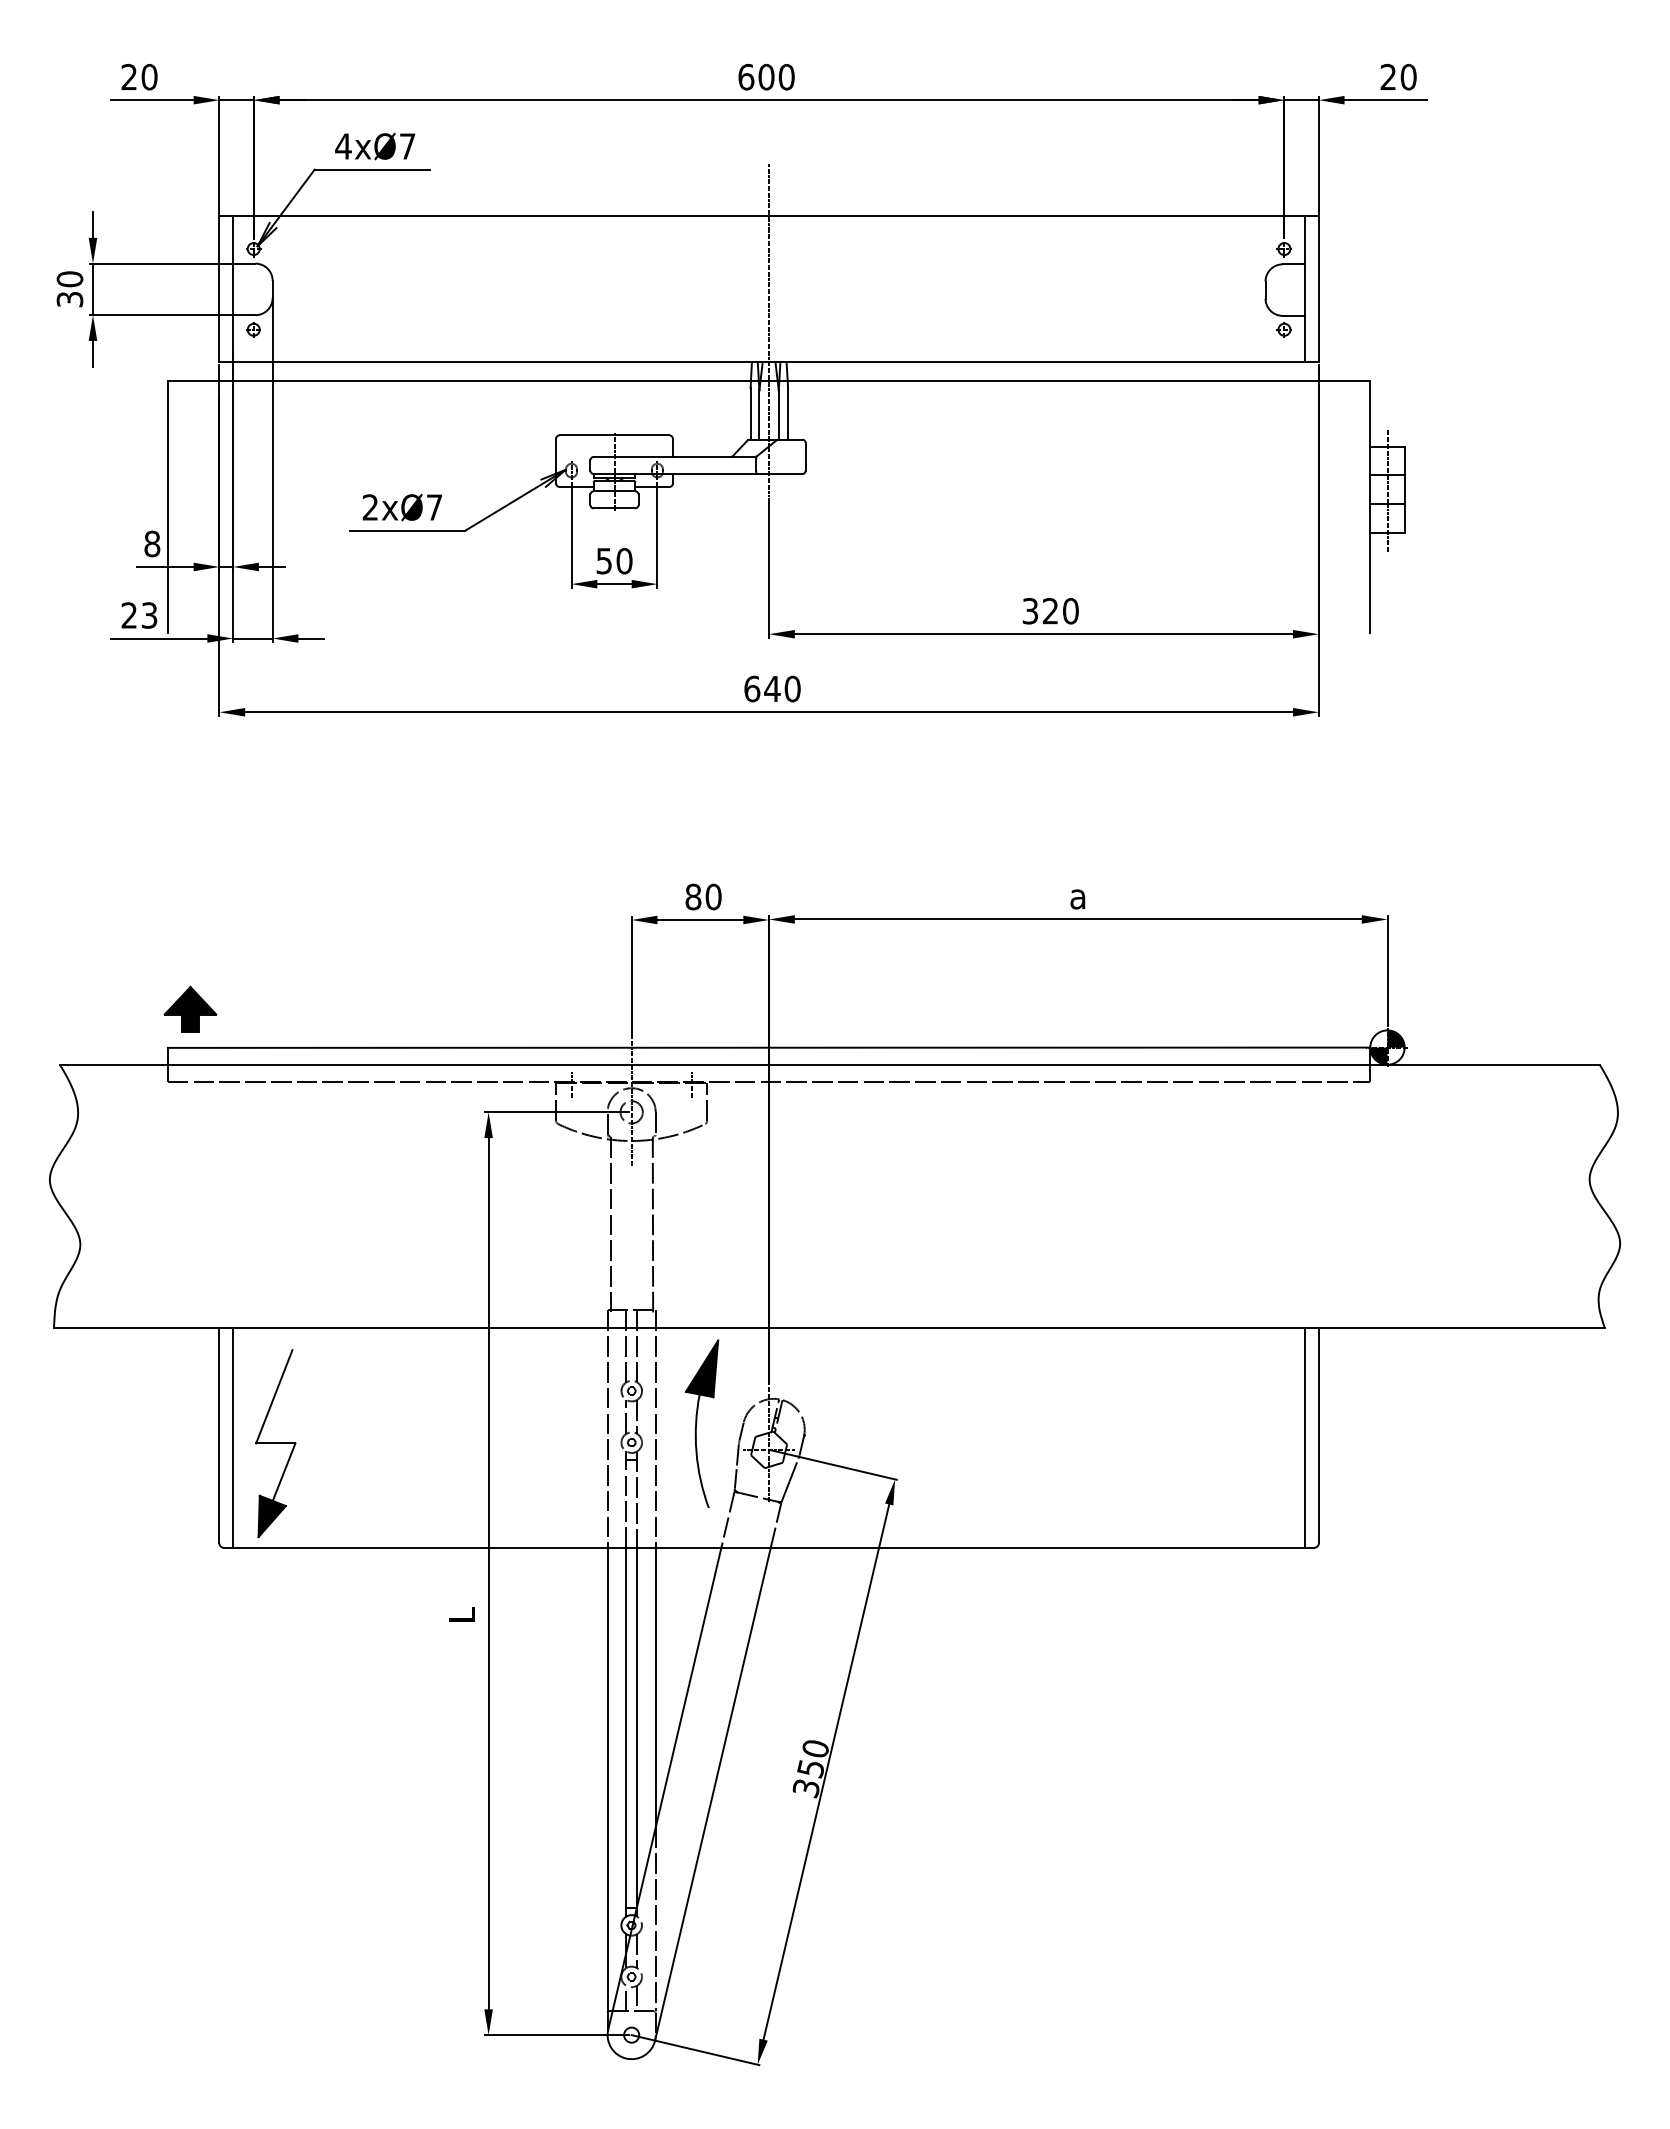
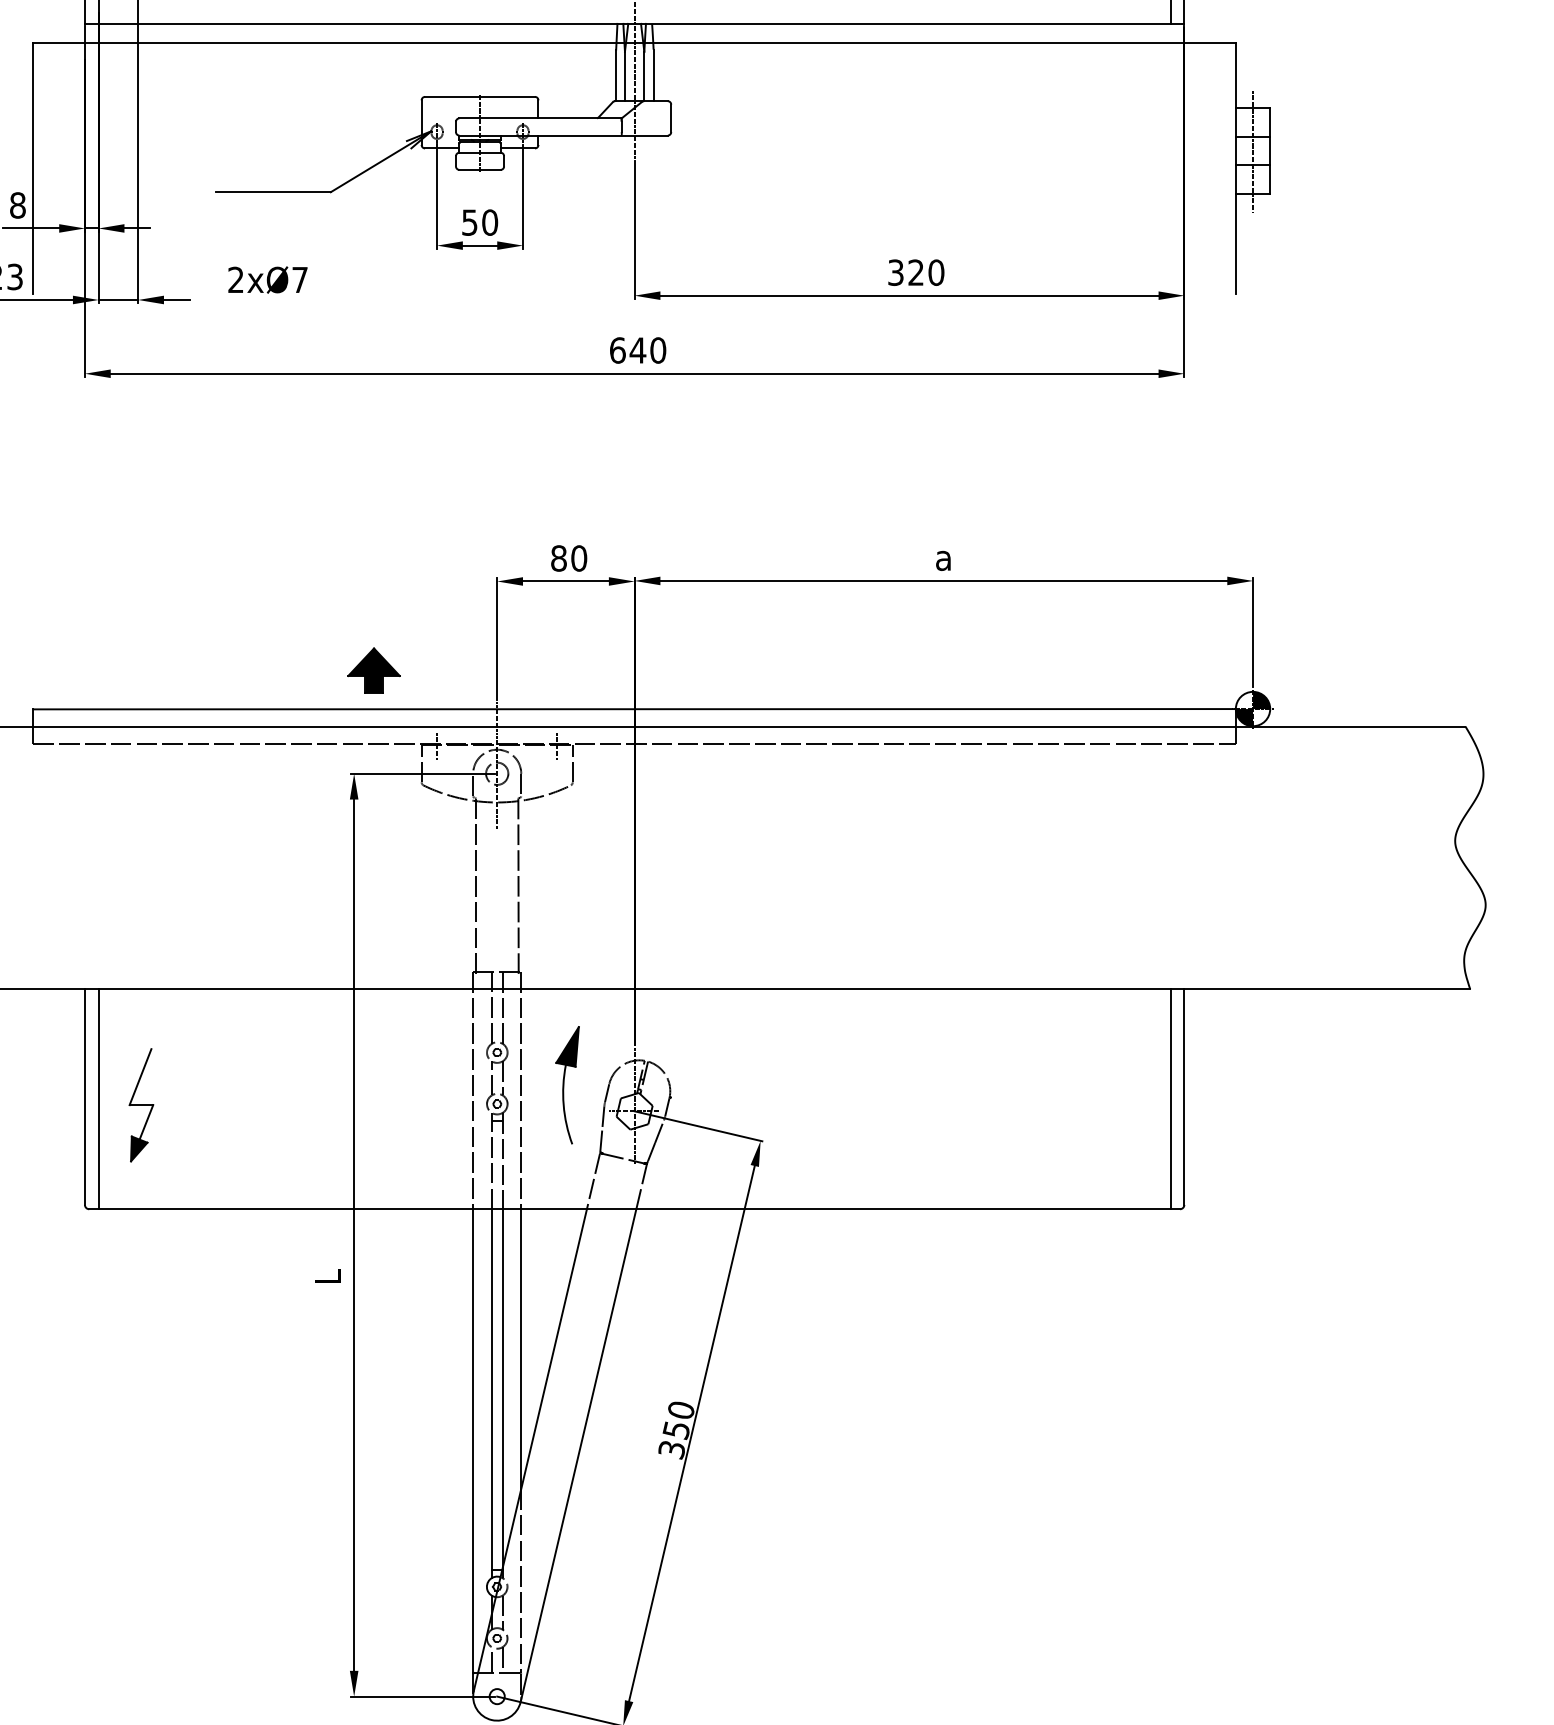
text: (401, 507) -> (267, 279), moved
part: (190, 1008) -> (374, 669), moved
part: (701, 1423) -> (567, 1084), size x0.7
part: (275, 1443) -> (141, 1104), size x0.6

